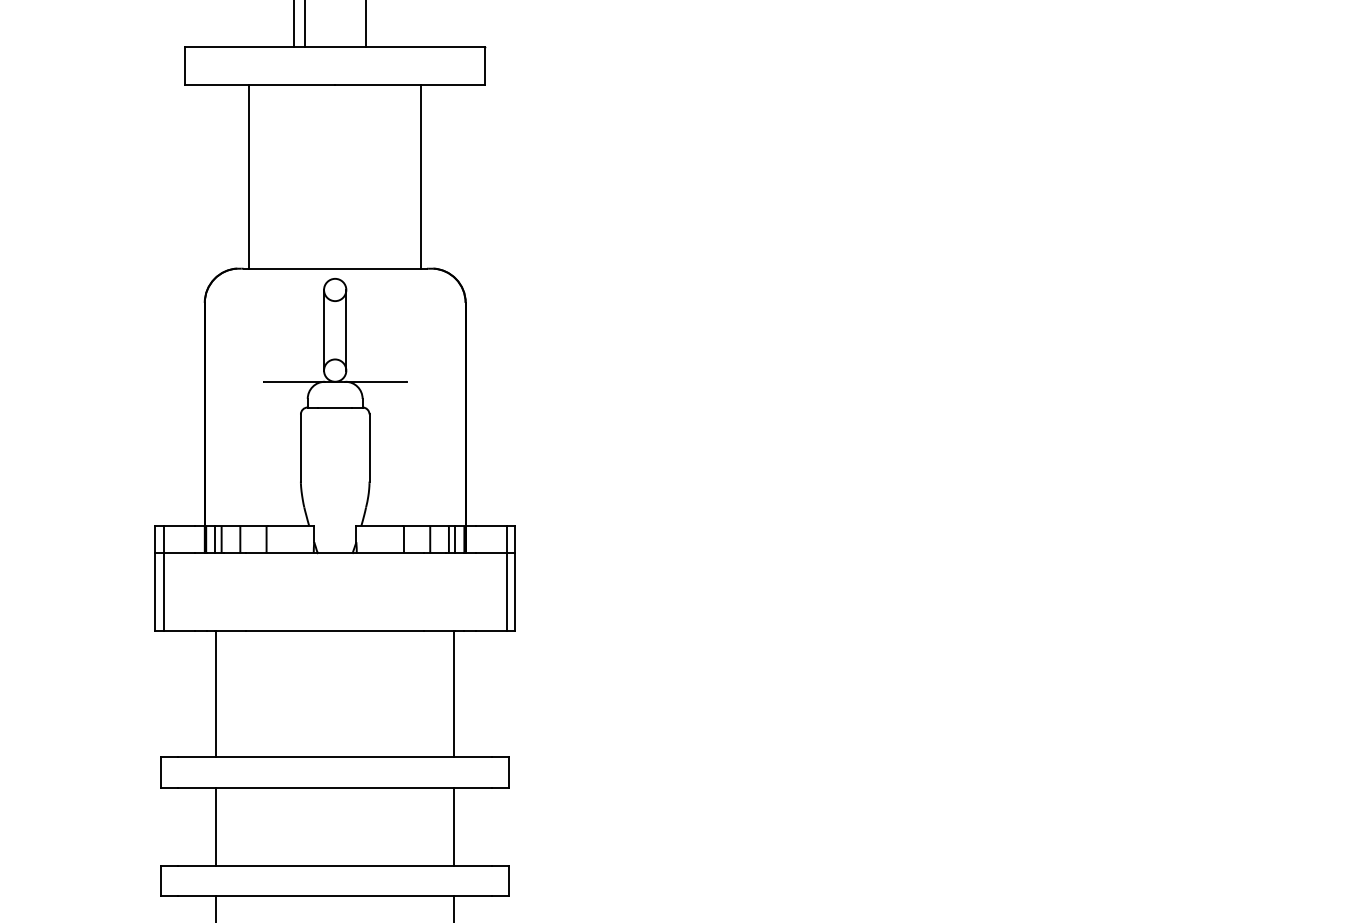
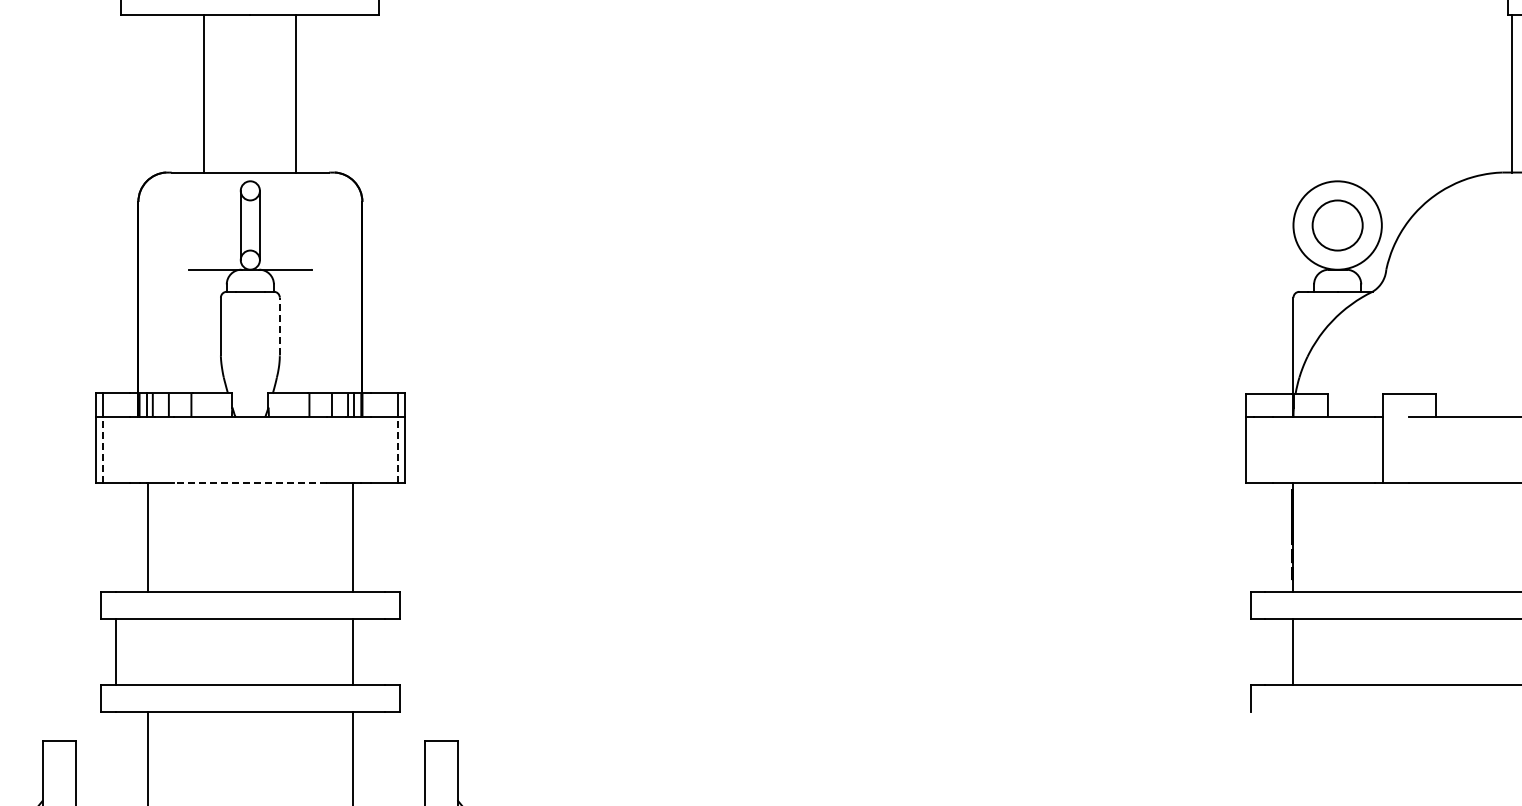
line: (249, 176) -> (203, 93), moved
line: (421, 176) -> (296, 93), moved
line: (369, 447) -> (279, 326), solid -> dashed
line: (164, 591) -> (103, 449), solid -> dashed
line: (506, 591) -> (397, 449), solid -> dashed
line: (335, 630) -> (250, 483), solid -> dashed
line: (215, 826) -> (115, 651), moved

